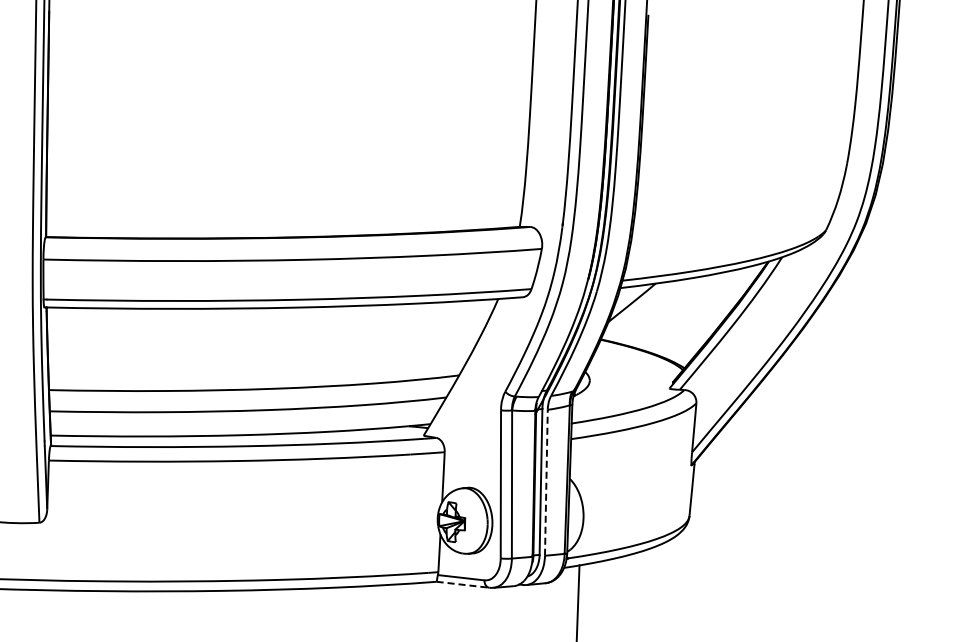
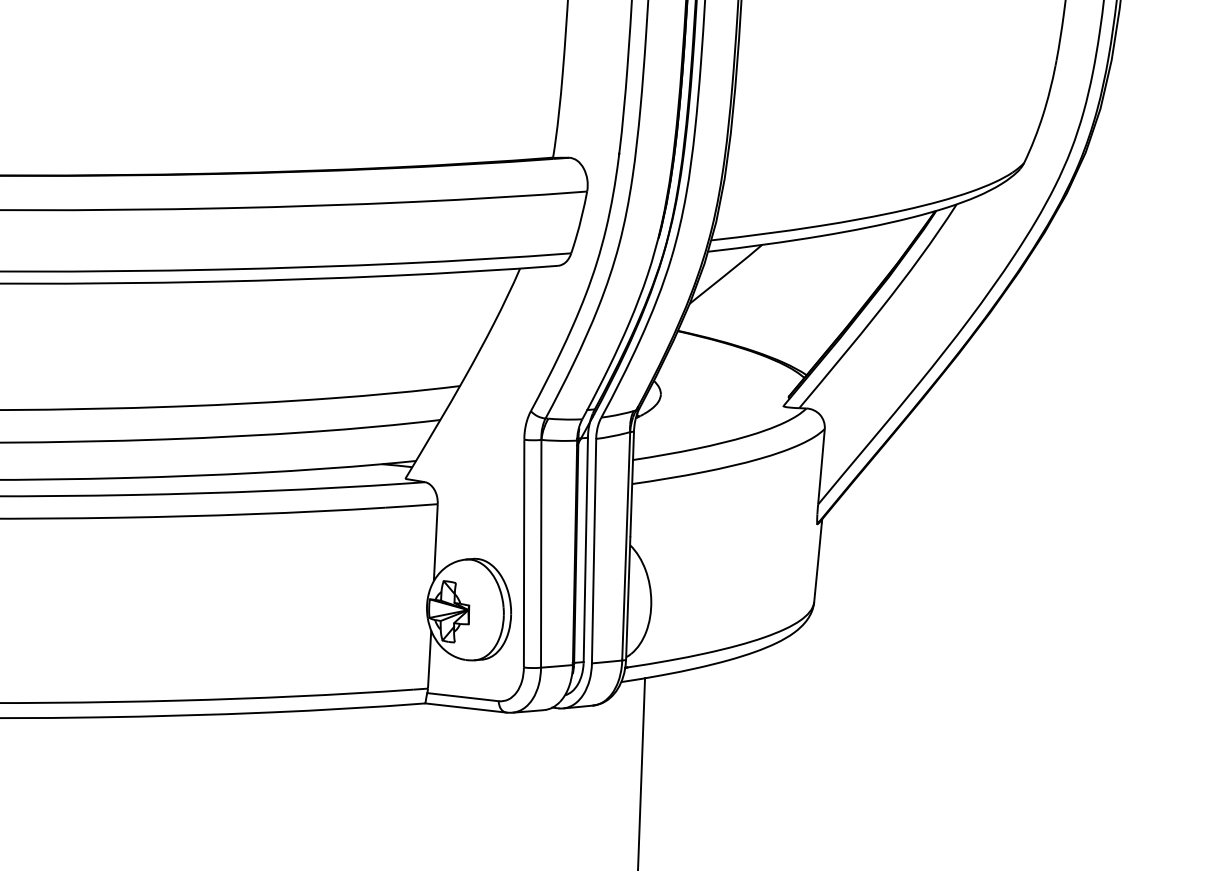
line: (546, 482) -> (594, 550), dashed -> solid
line: (463, 584) -> (466, 707), dashed -> solid

